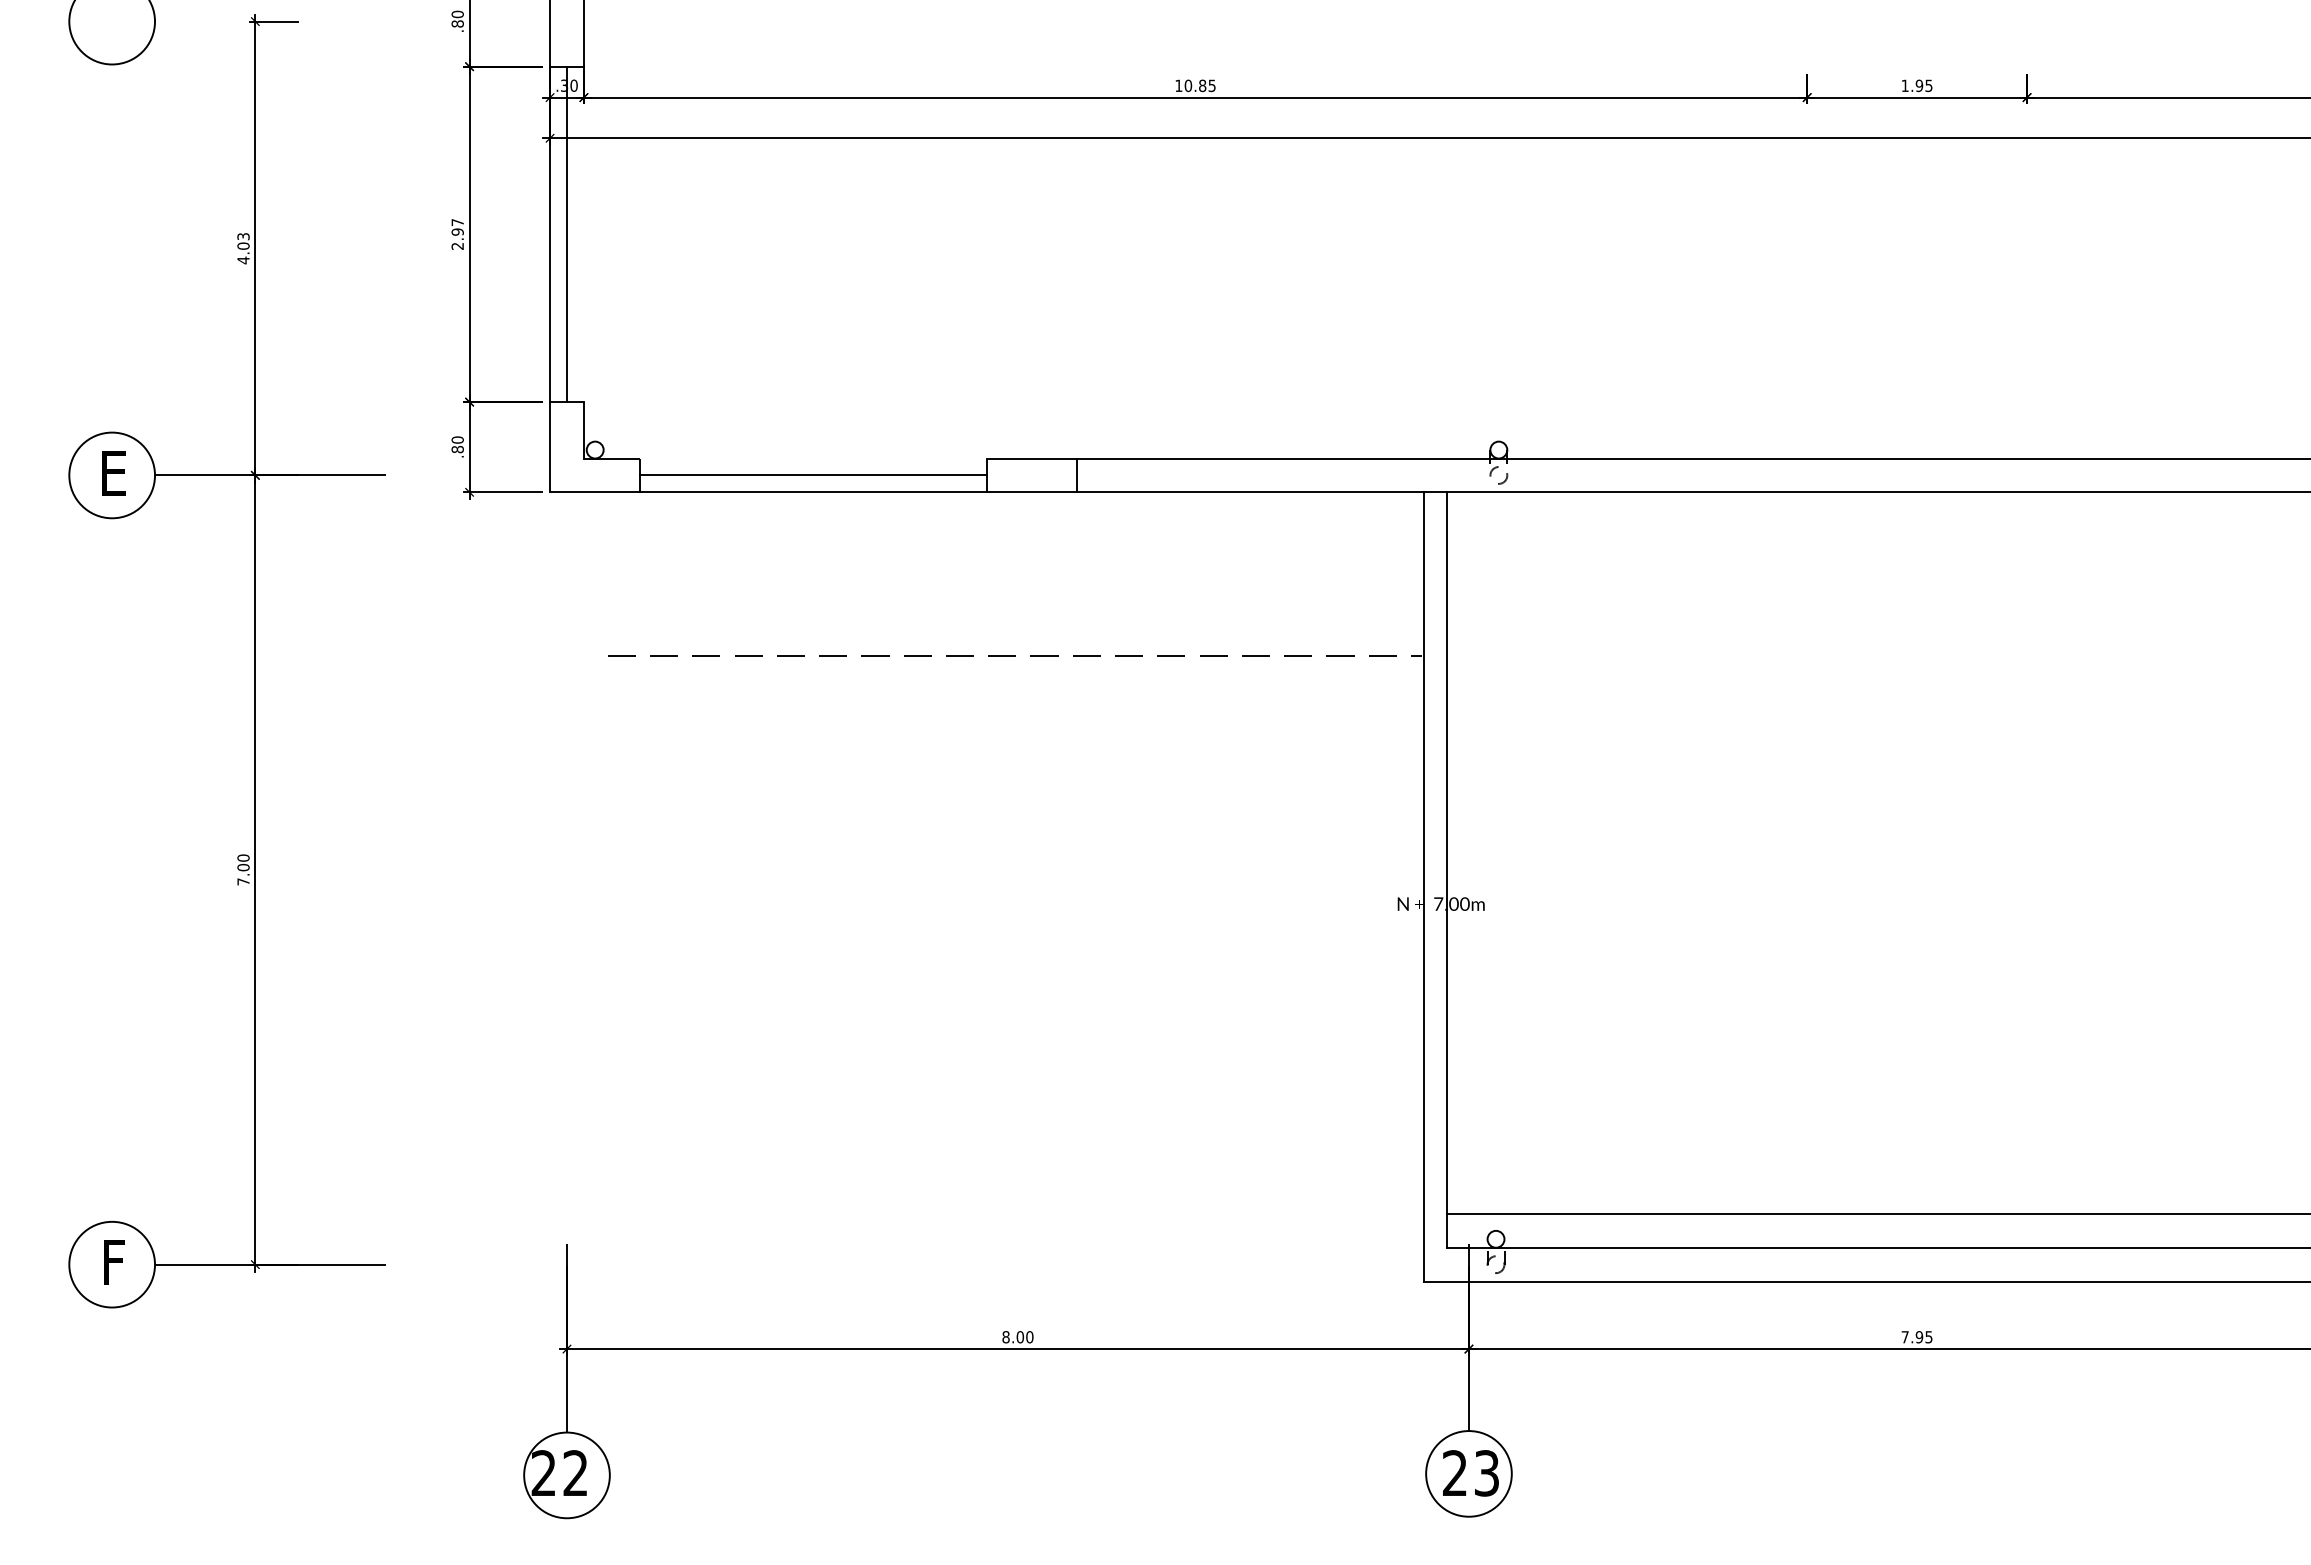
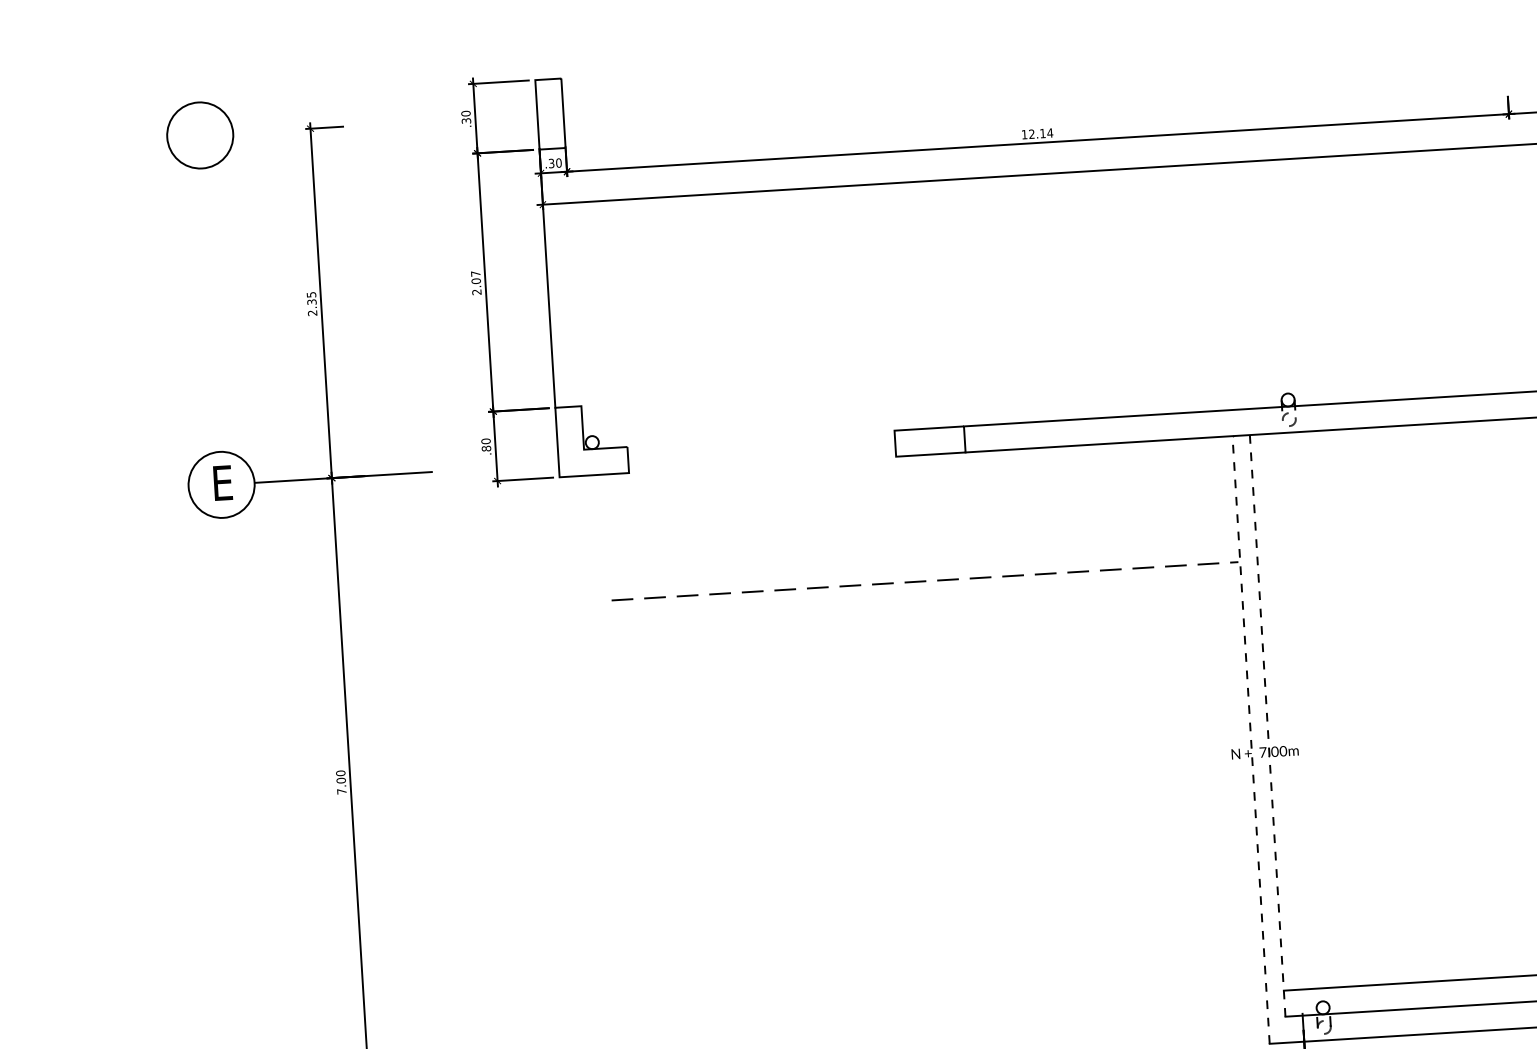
text: (457, 23) -> (466, 120), .80 -> .30
text: (1200, 85) -> (1041, 133), 10.85 -> 12.14
text: (457, 231) -> (476, 280), 2.97 -> 2.07
line: (567, 234) -> (560, 277), removed
text: (243, 248) -> (312, 303), 4.03 -> 2.35
line: (813, 475) -> (761, 451), removed
line: (813, 492) -> (762, 464), removed
line: (1446, 870) -> (1267, 726), solid -> dashed
line: (1424, 886) -> (1251, 739), solid -> dashed

